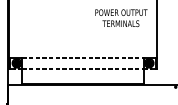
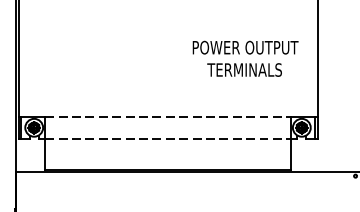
text: (121, 18) -> (245, 59), moved

